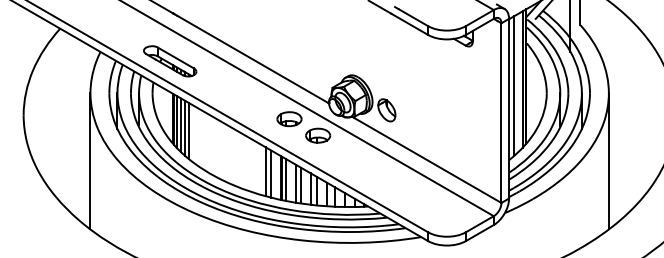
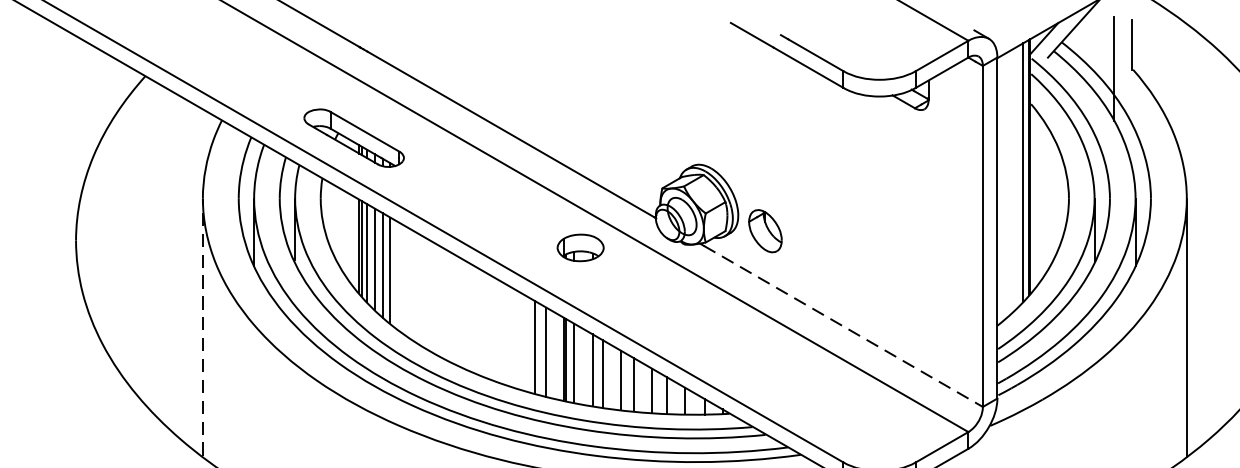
line: (514, 85) -> (1007, 184), removed
part: (318, 135) -> (635, 278), removed
line: (90, 160) -> (202, 326), solid -> dashed
line: (427, 160) -> (842, 326), solid -> dashed

